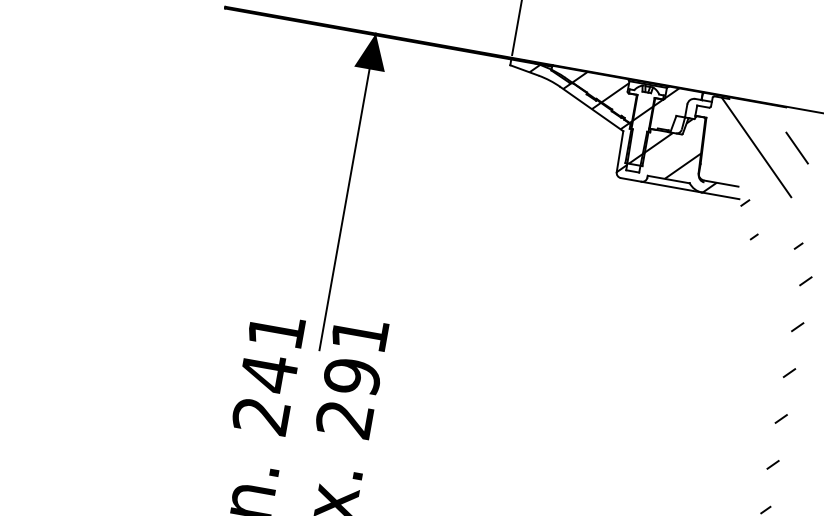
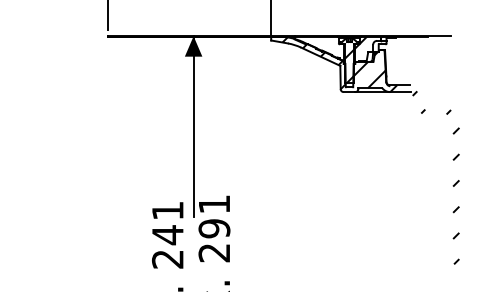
hatch: (602, 96) -> (325, 48), removed
hatch: (761, 147) -> (418, 61), removed

